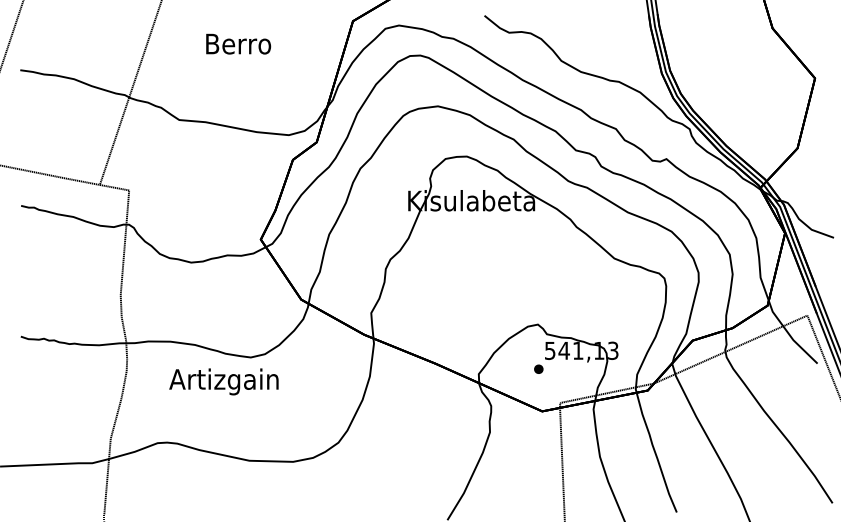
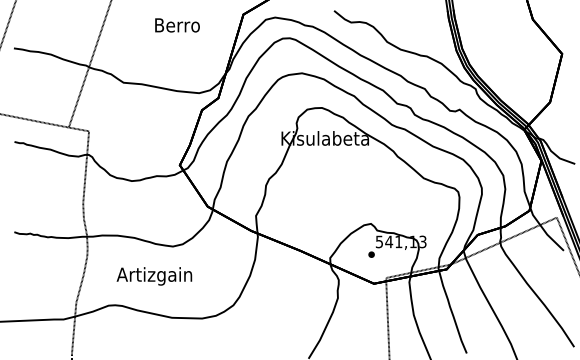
text: (238, 44) -> (177, 25), moved
text: (224, 382) -> (154, 276), moved

